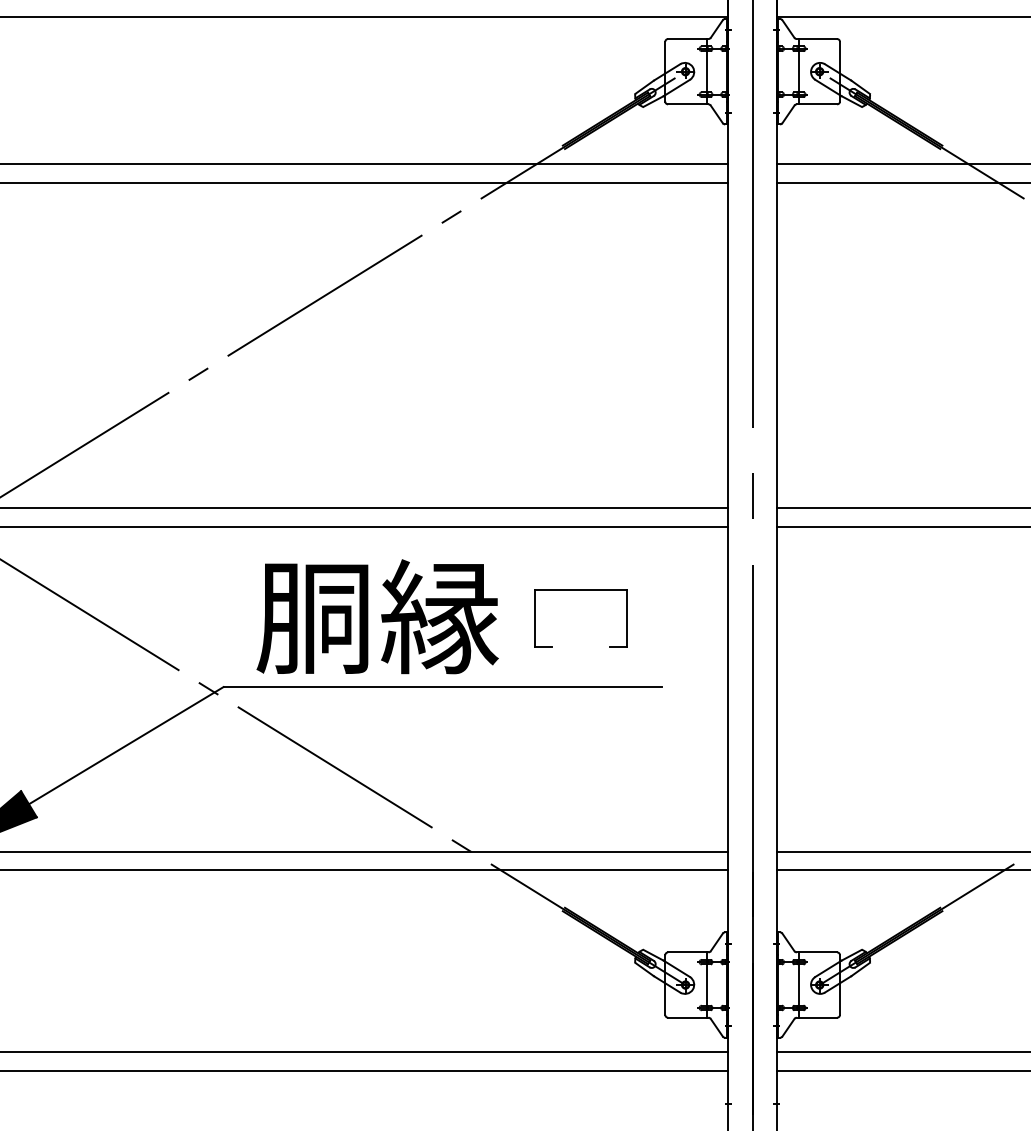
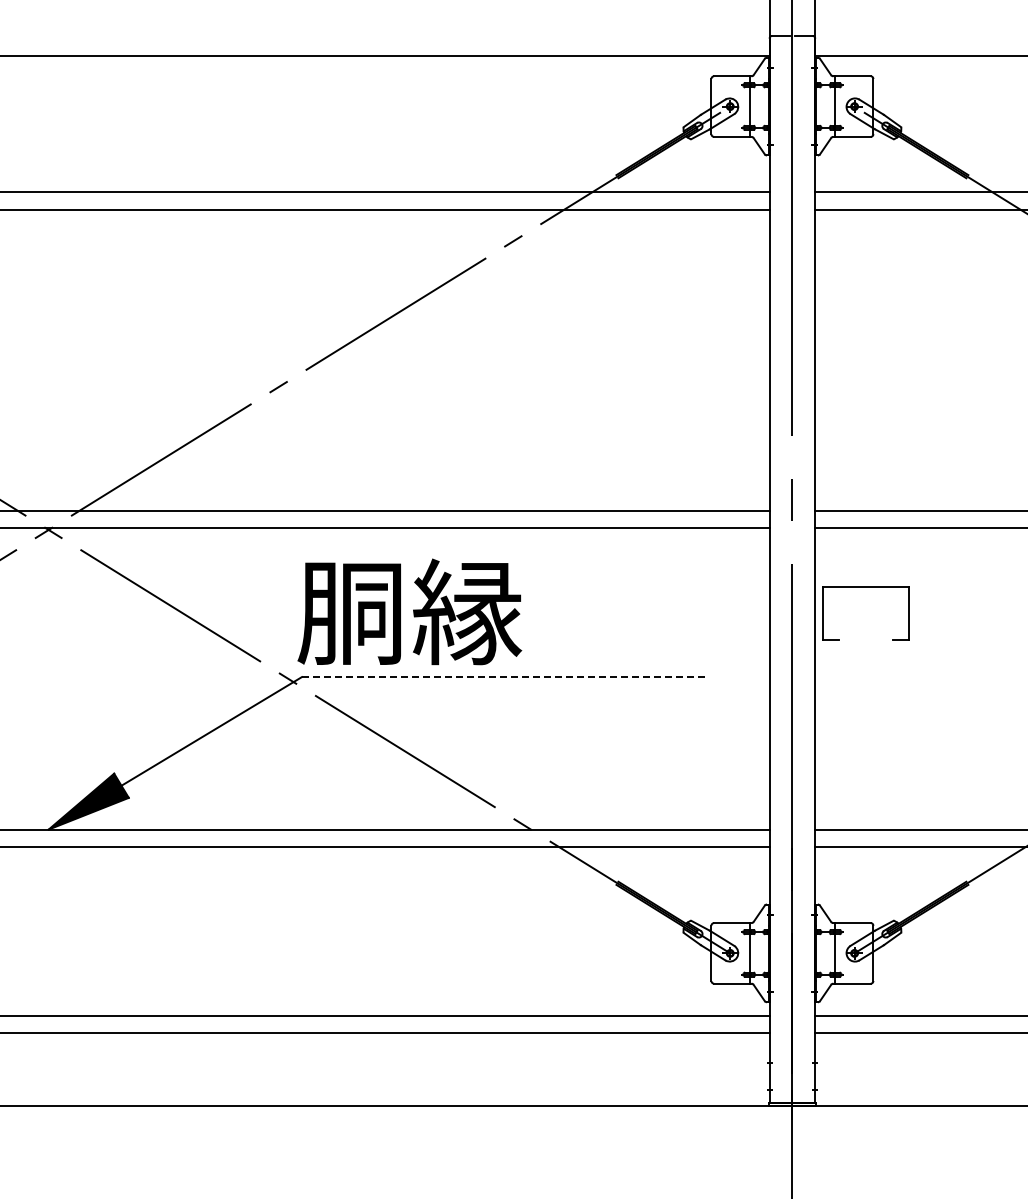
part: (580, 590) -> (865, 587), moved
text: (377, 616) -> (409, 611), moved
line: (443, 687) -> (505, 677), solid -> dashed

